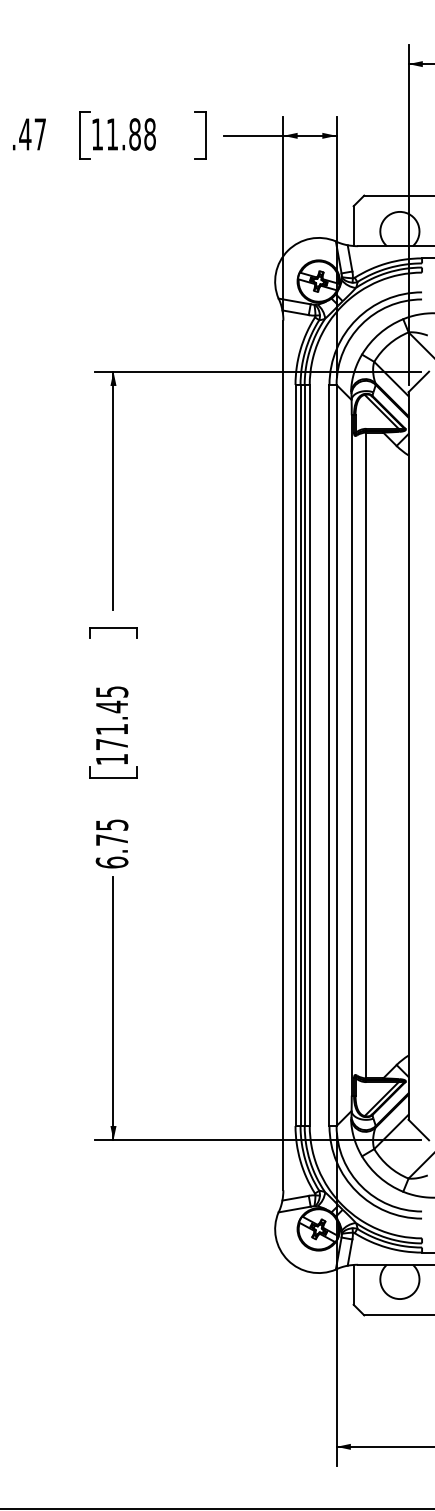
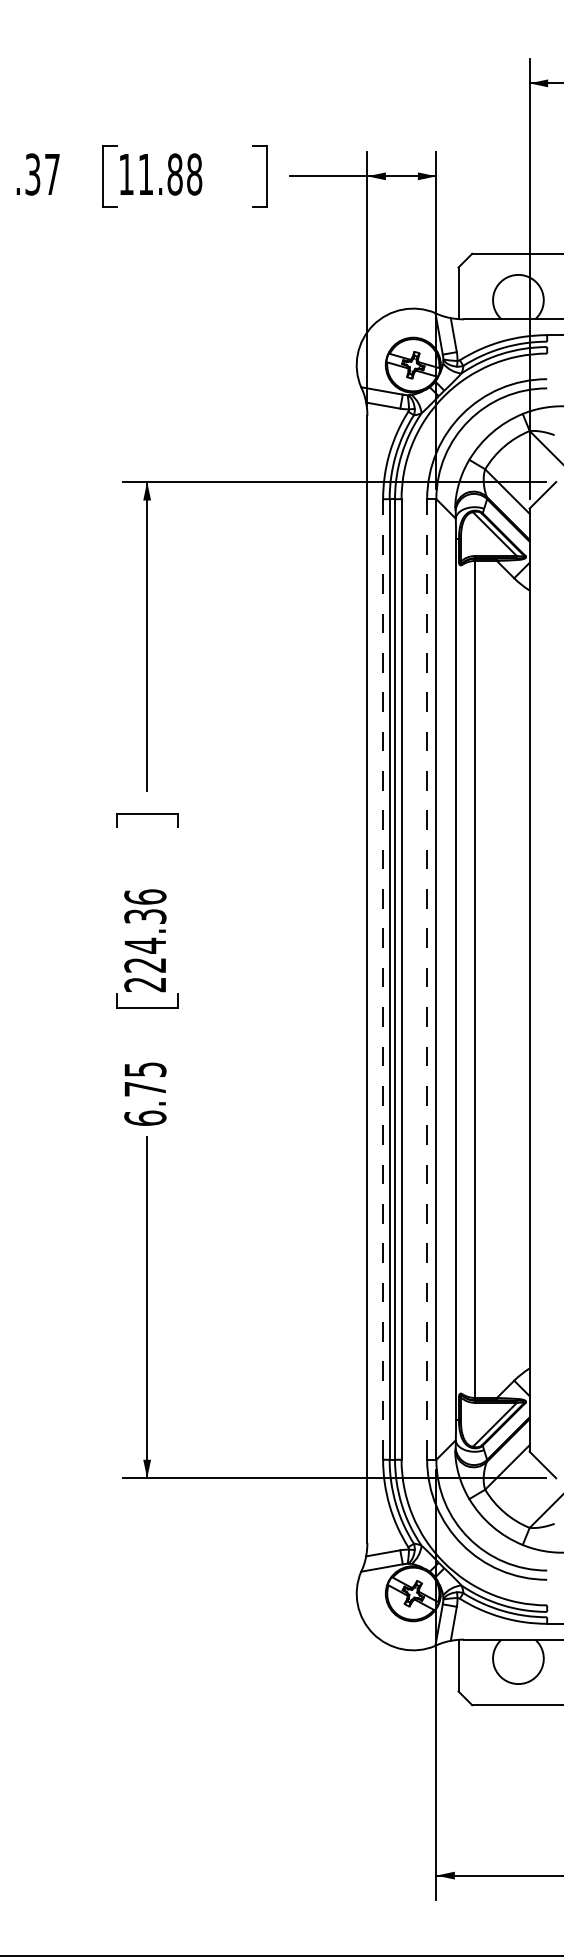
text: (25, 134) -> (32, 174), .47 -> .37
text: (112, 725) -> (145, 940), 171.45 -> 224.36
line: (295, 755) -> (383, 979), solid -> dashed
line: (329, 755) -> (427, 979), solid -> dashed

